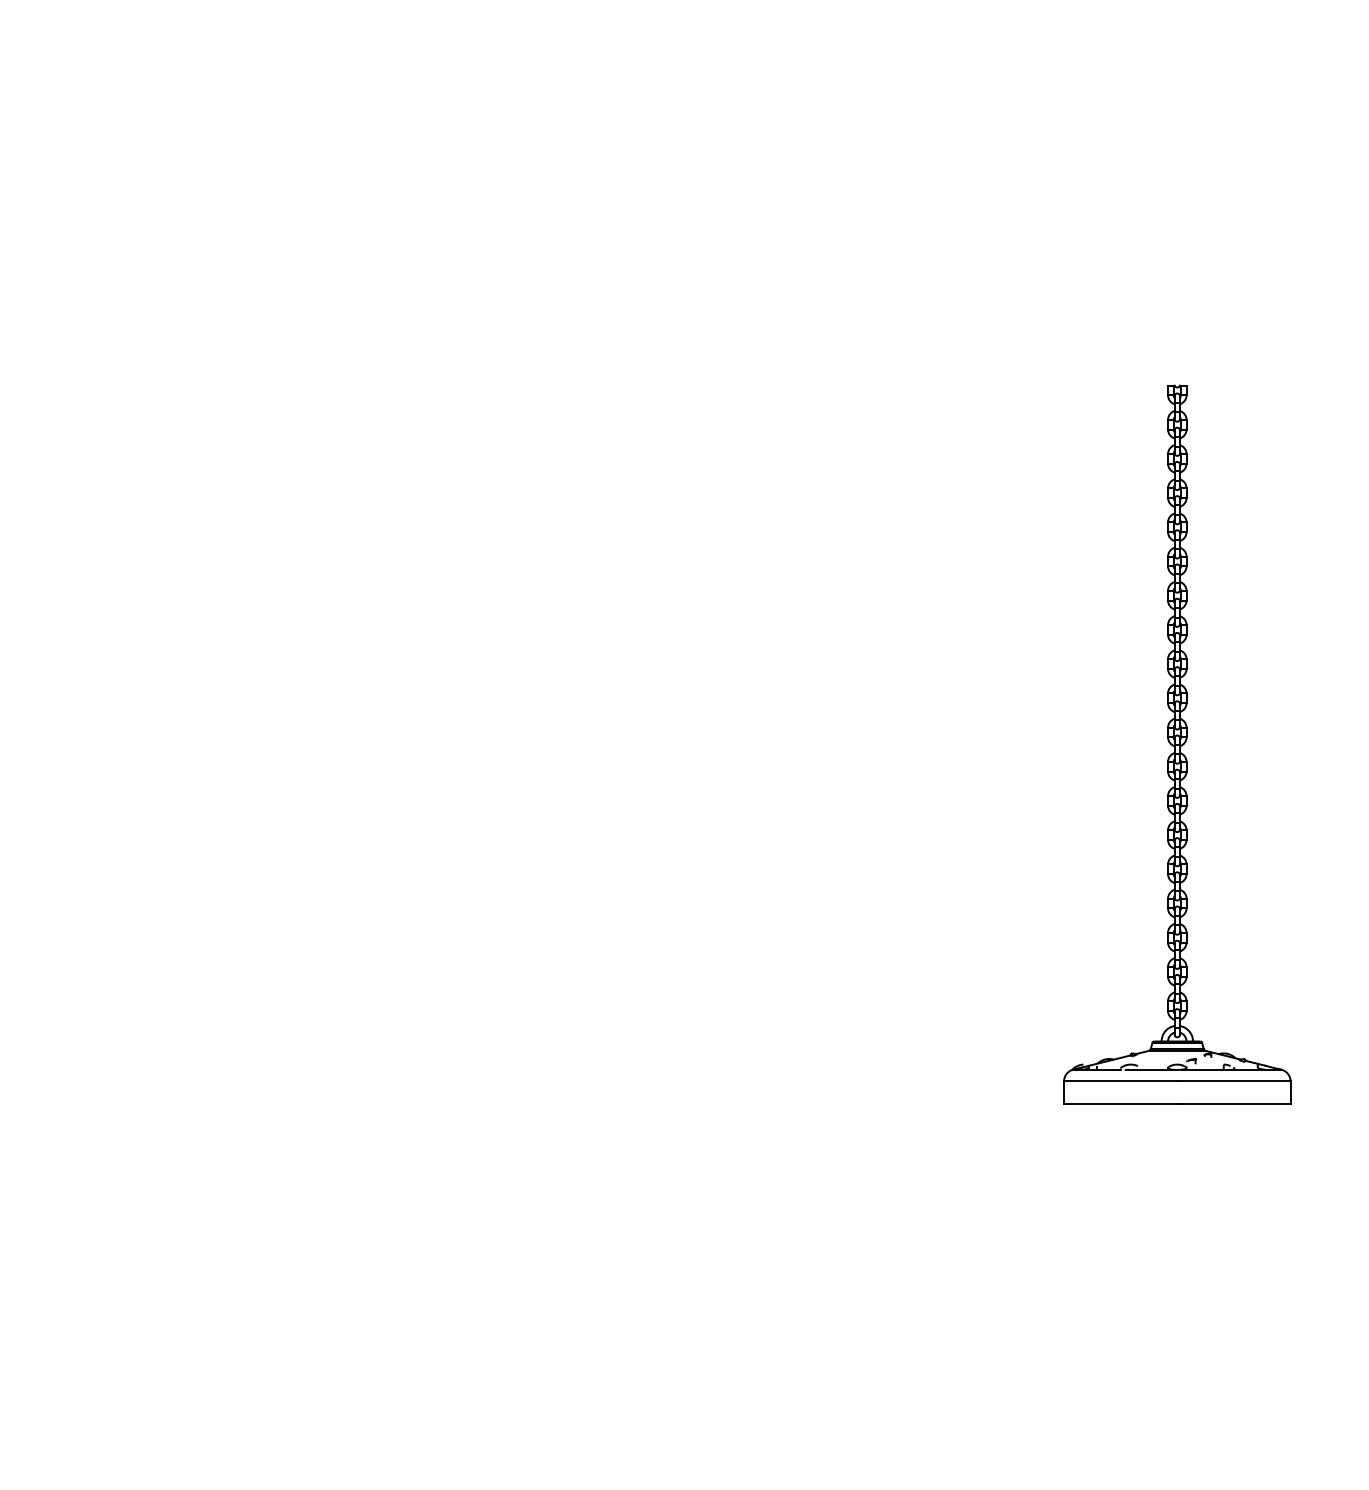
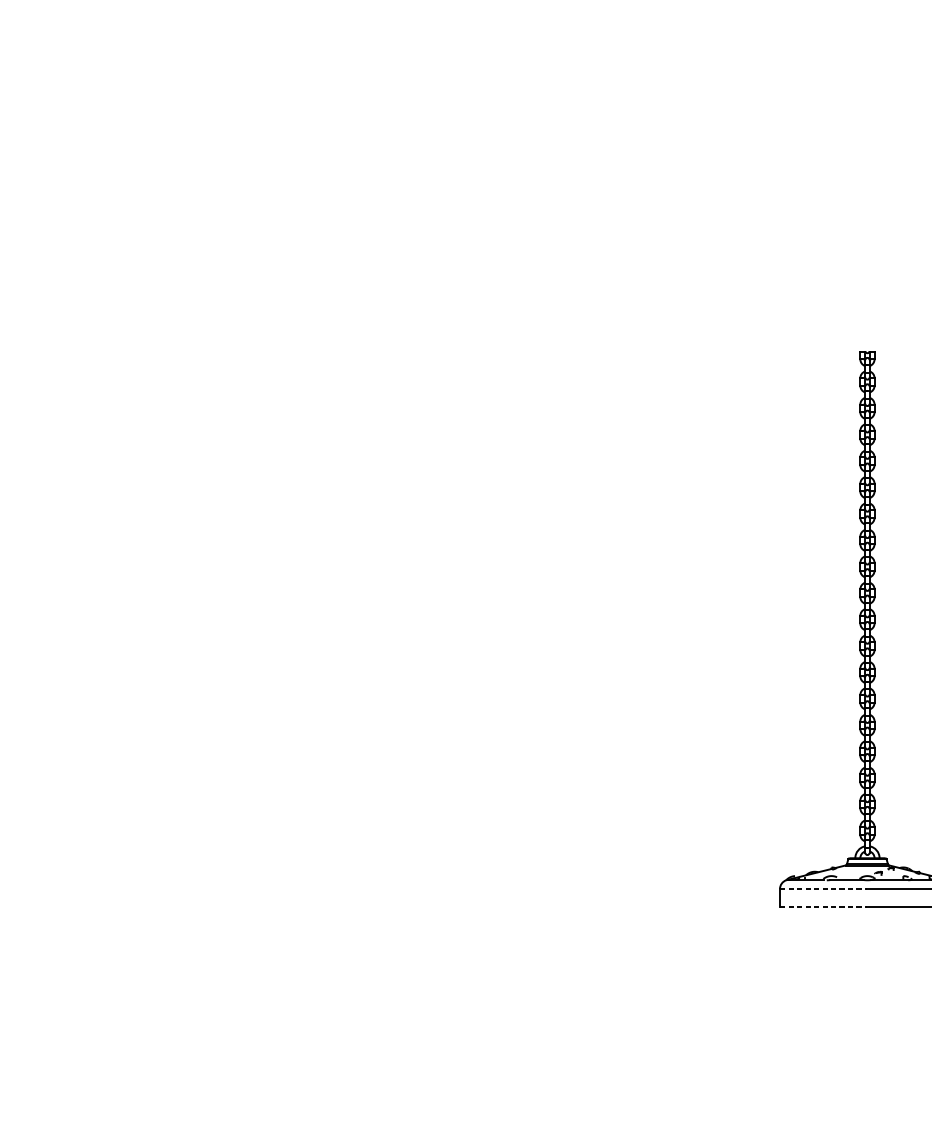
line: (1120, 1081) -> (823, 889), solid -> dashed
line: (1120, 1104) -> (823, 906), solid -> dashed

